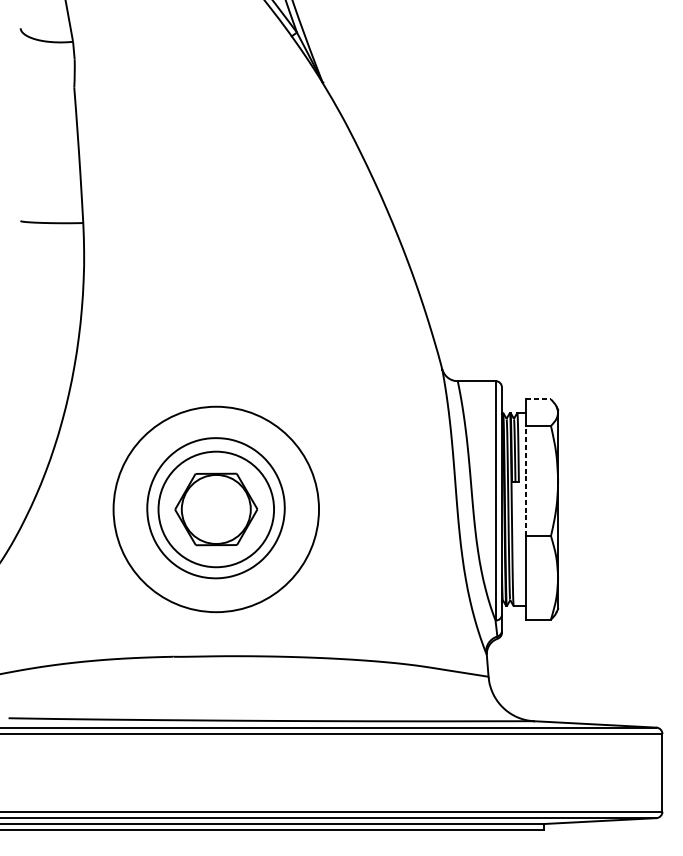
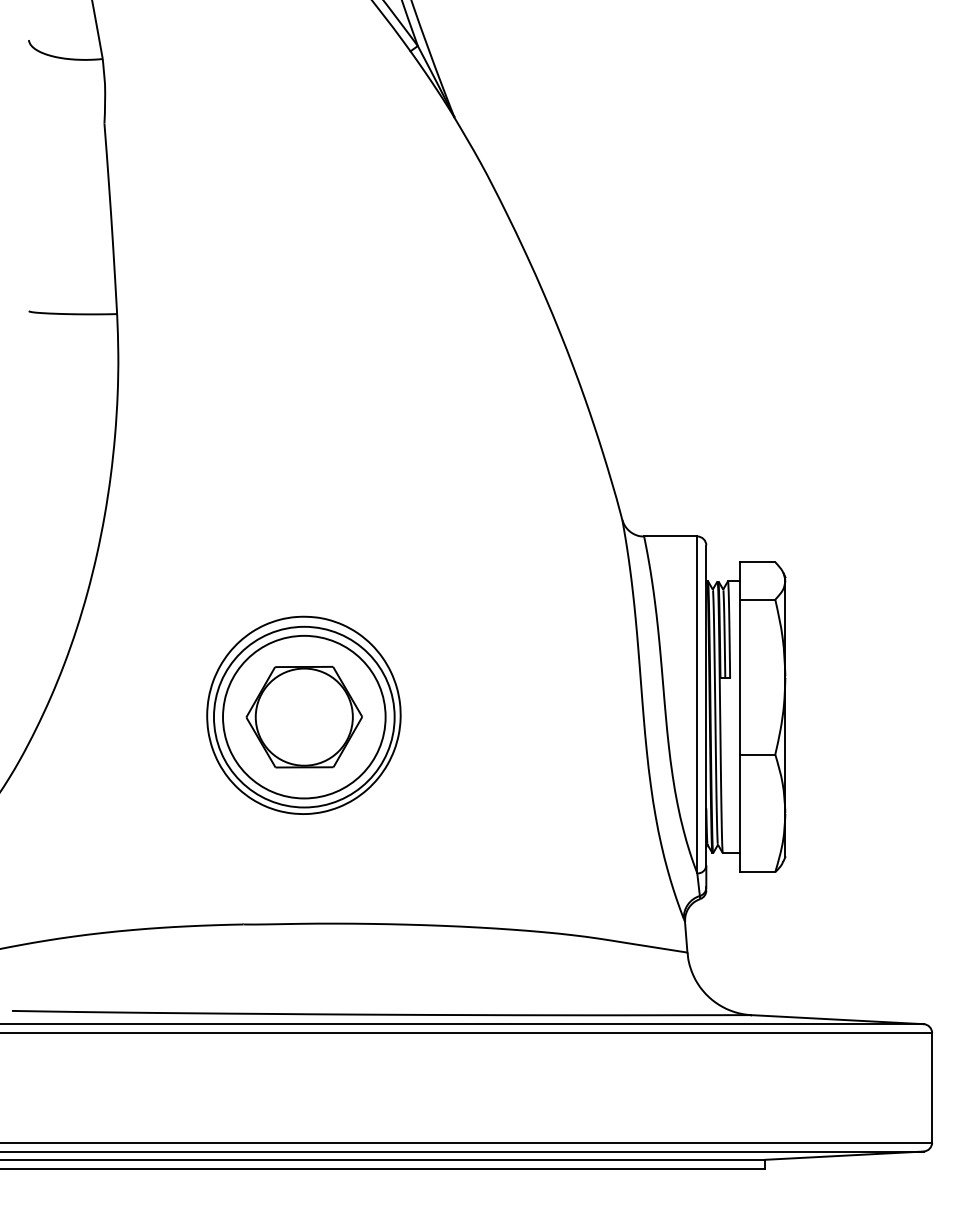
line: (538, 399) -> (757, 562), dashed -> solid
line: (526, 480) -> (740, 676), dashed -> solid
circle: (215, 509) -> (303, 716), size x0.62

